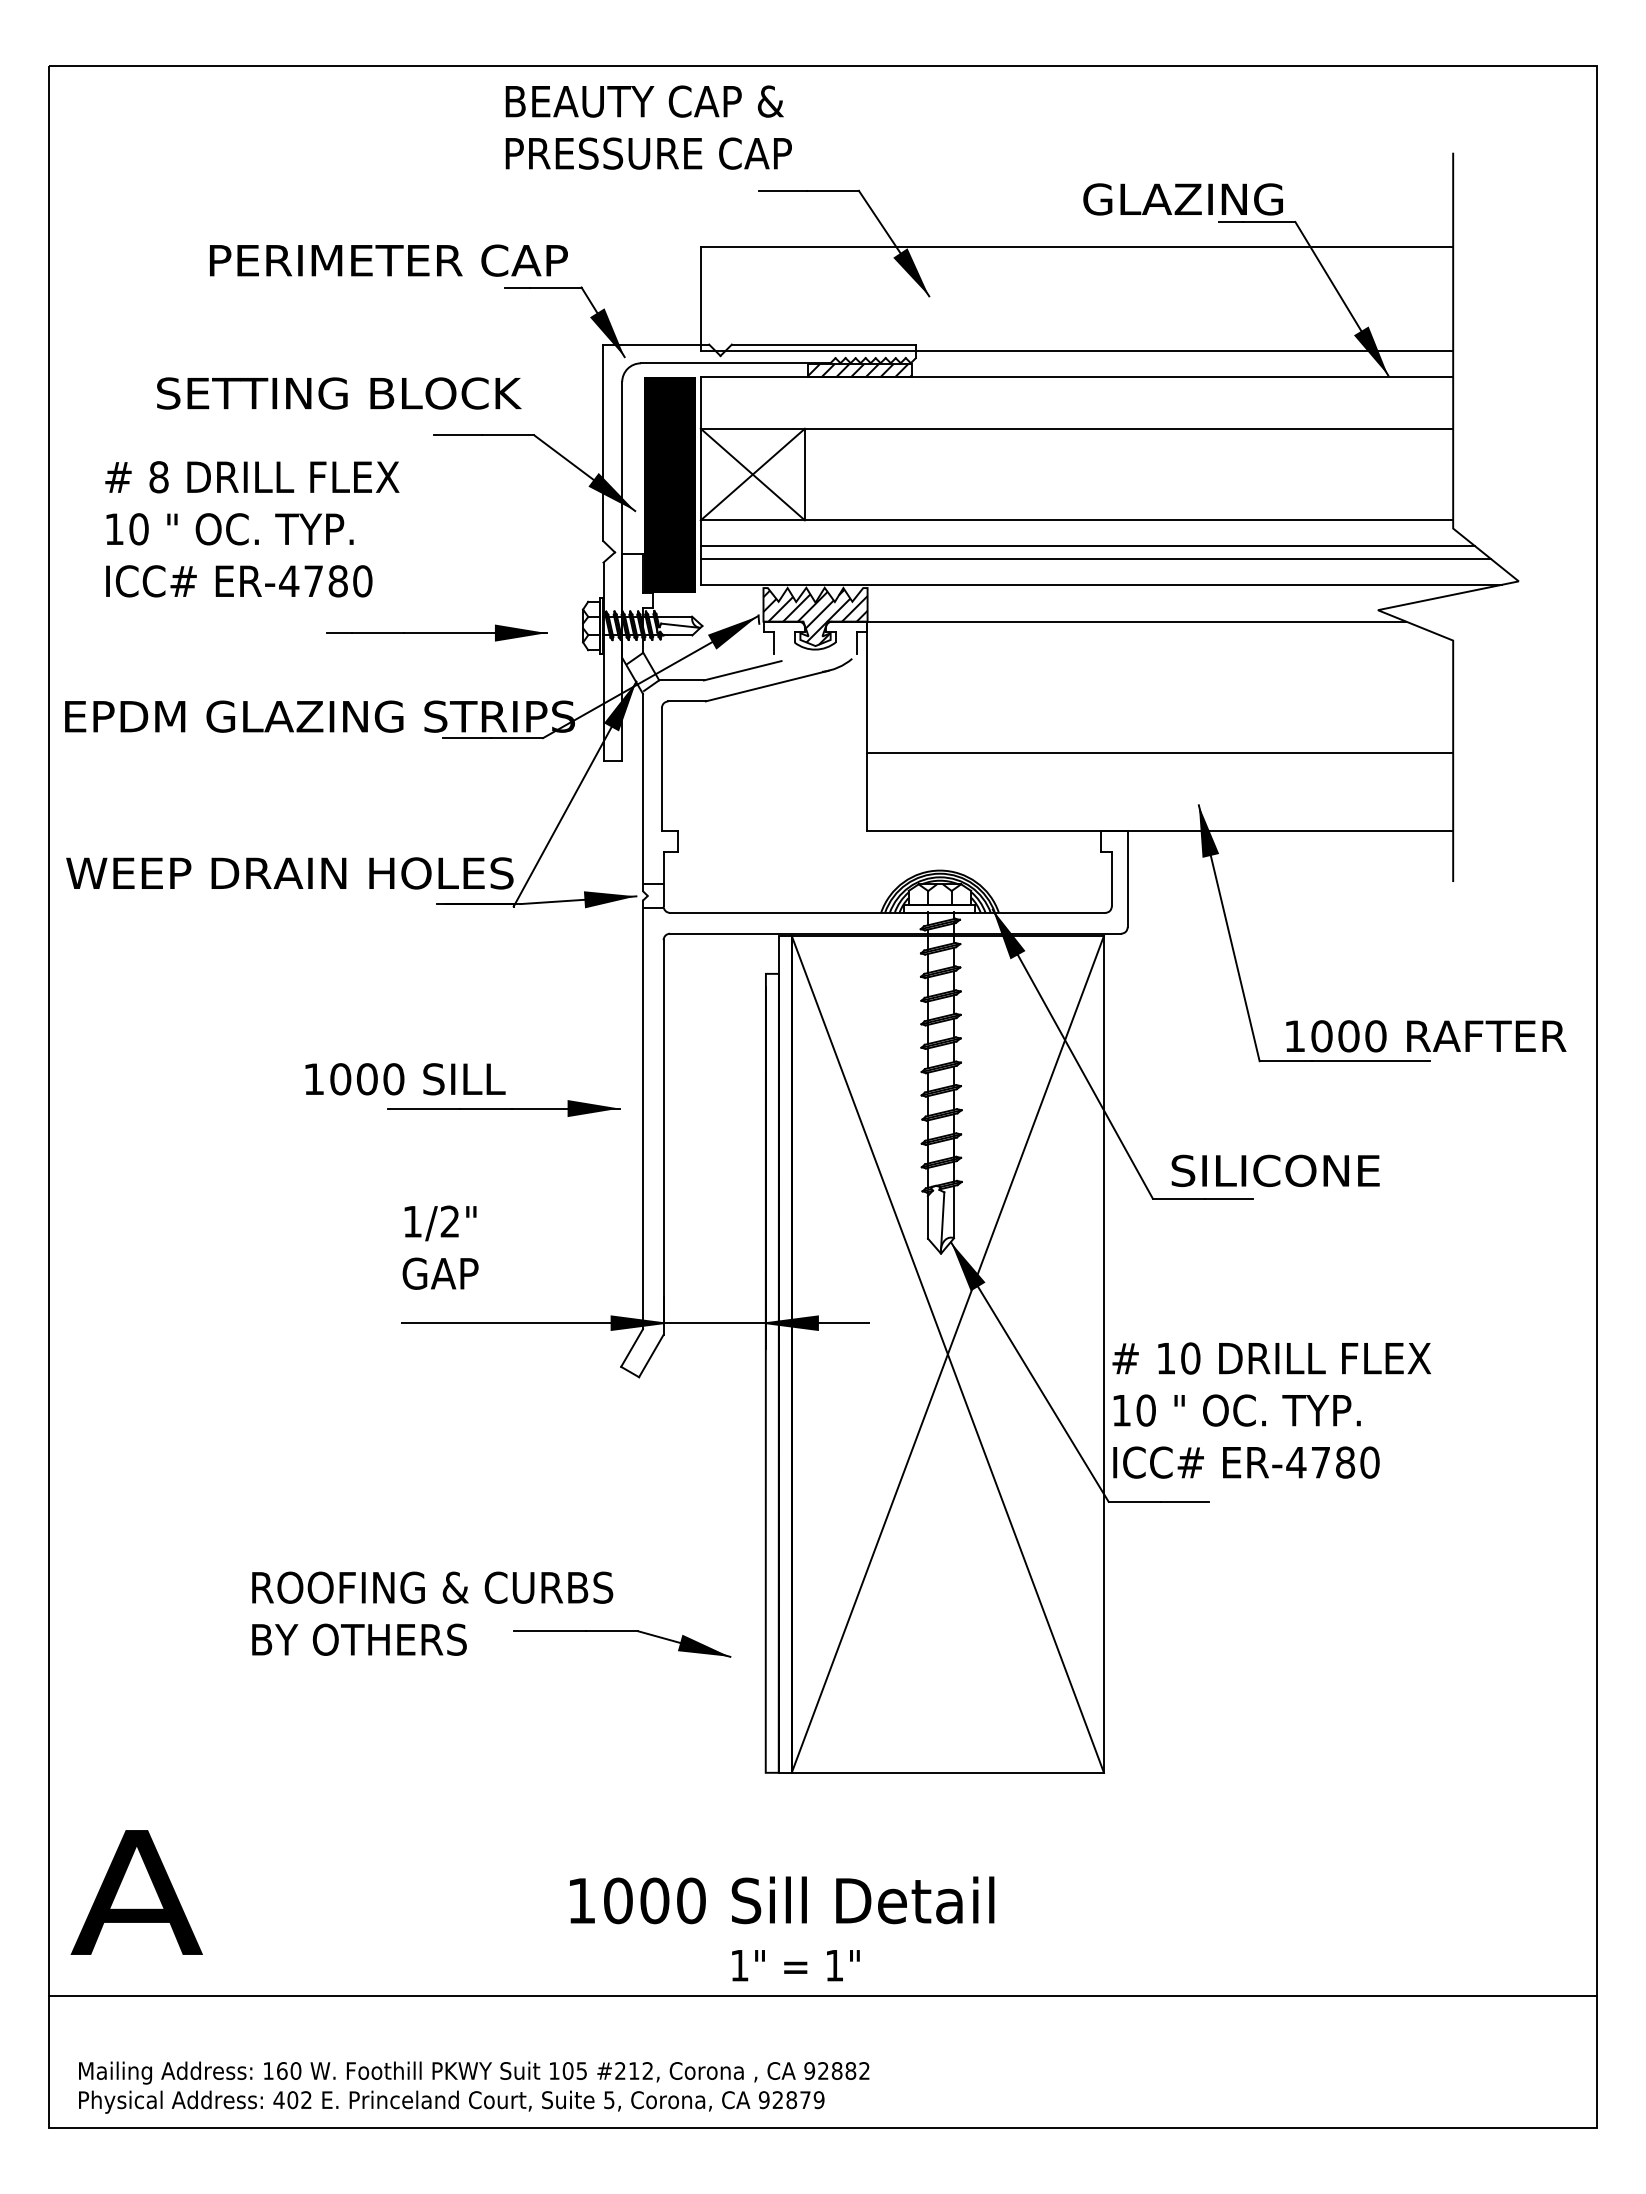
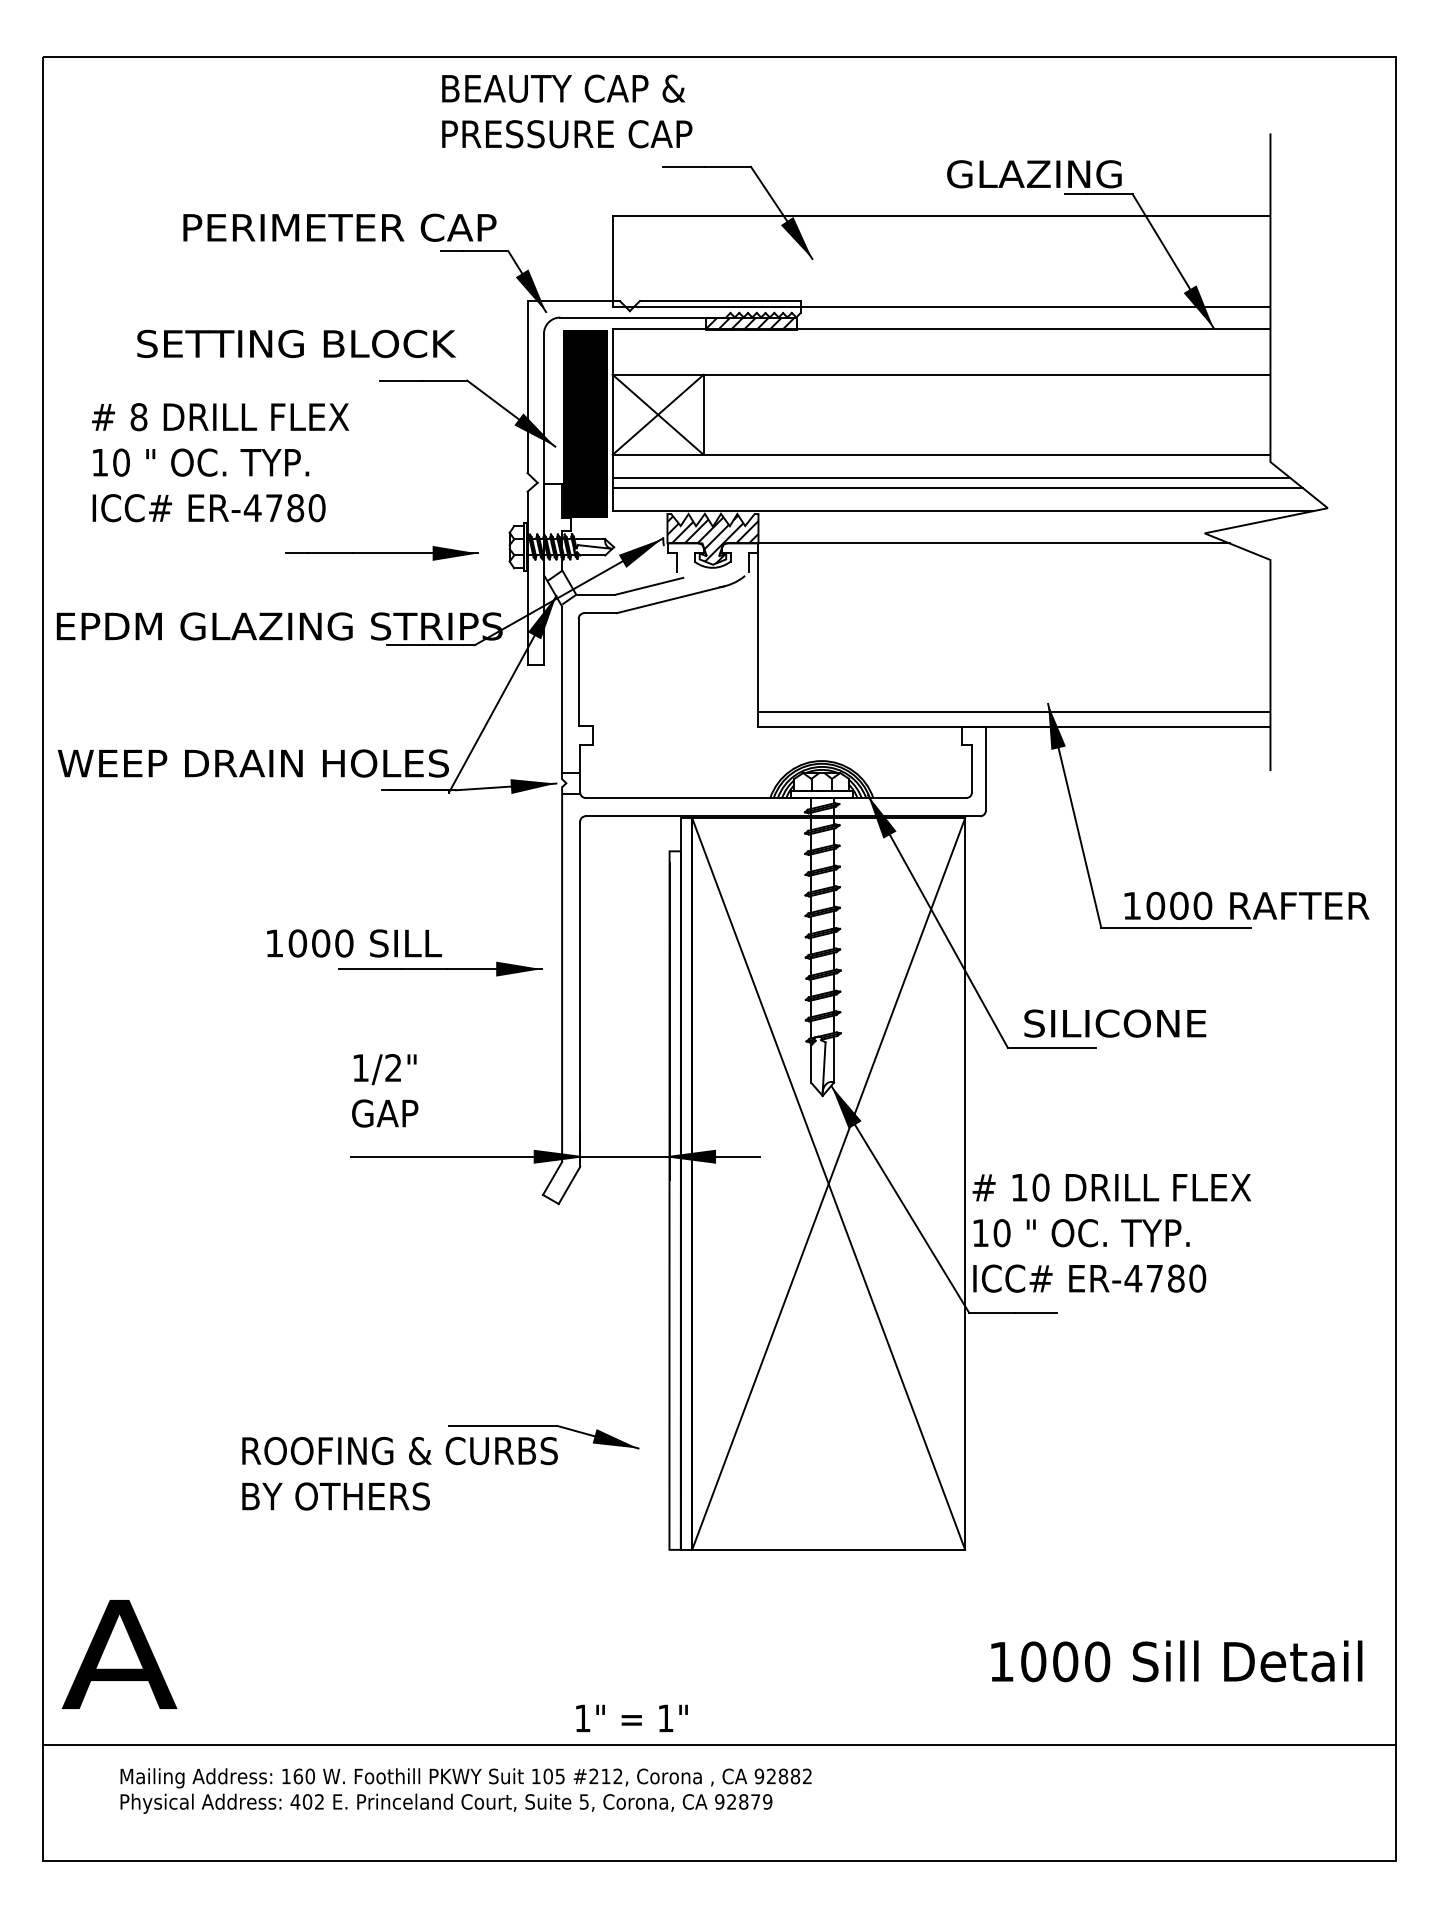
line: (1160, 753) -> (1014, 712), moved
text: (432, 1613) -> (399, 1473), moved
text: (782, 1900) -> (1177, 1661), moved
text: (795, 1965) -> (631, 1718), moved
text: (474, 2087) -> (466, 1790), moved

